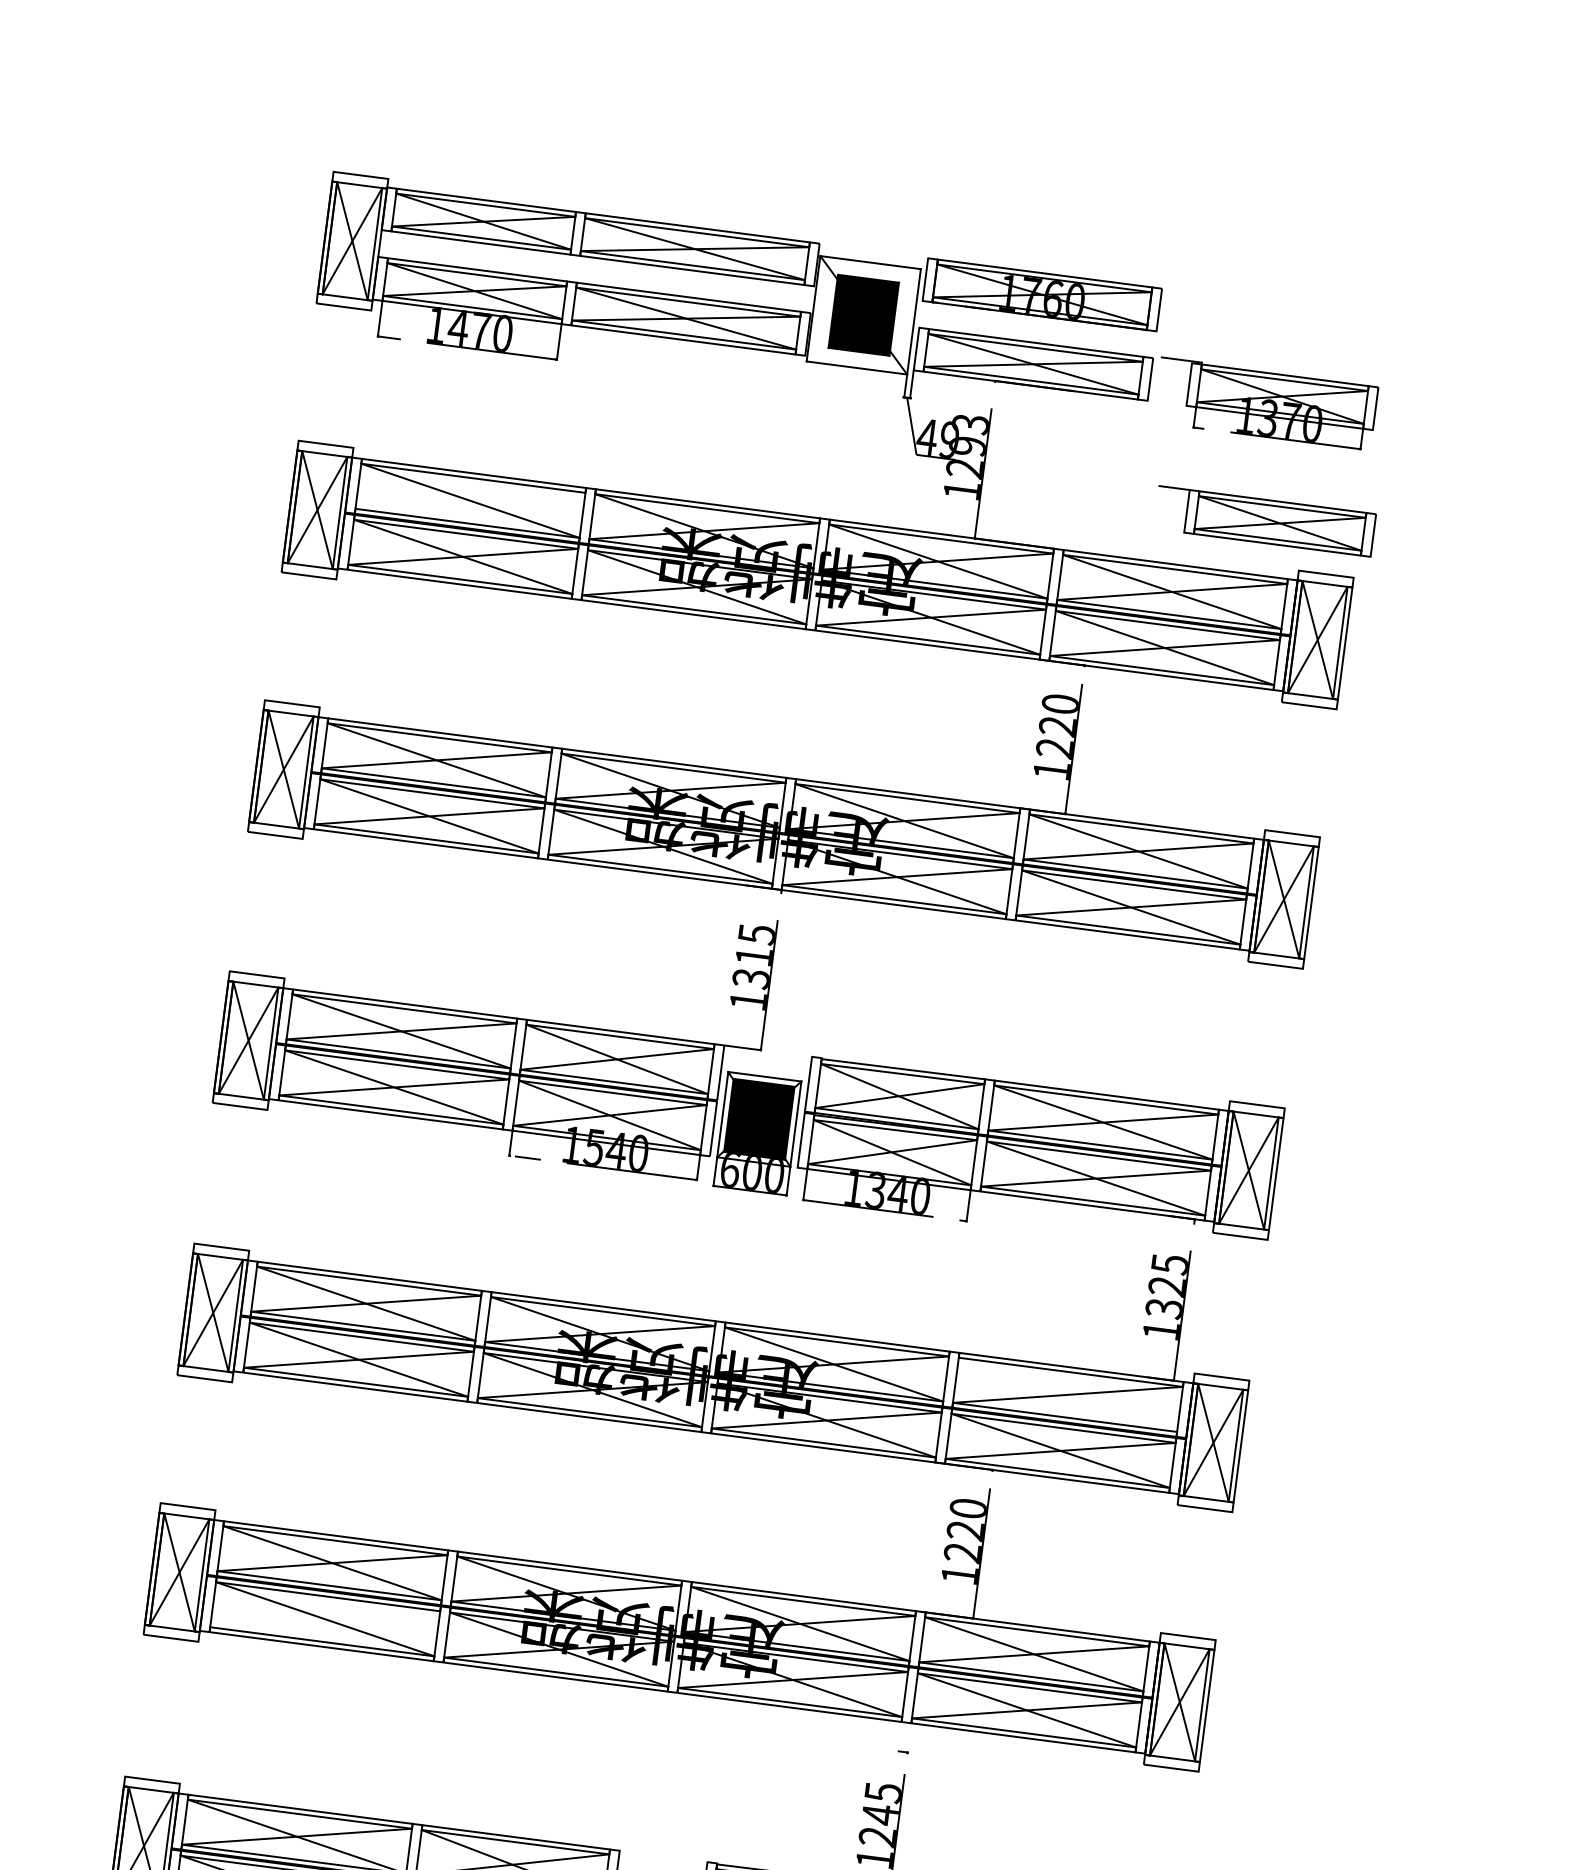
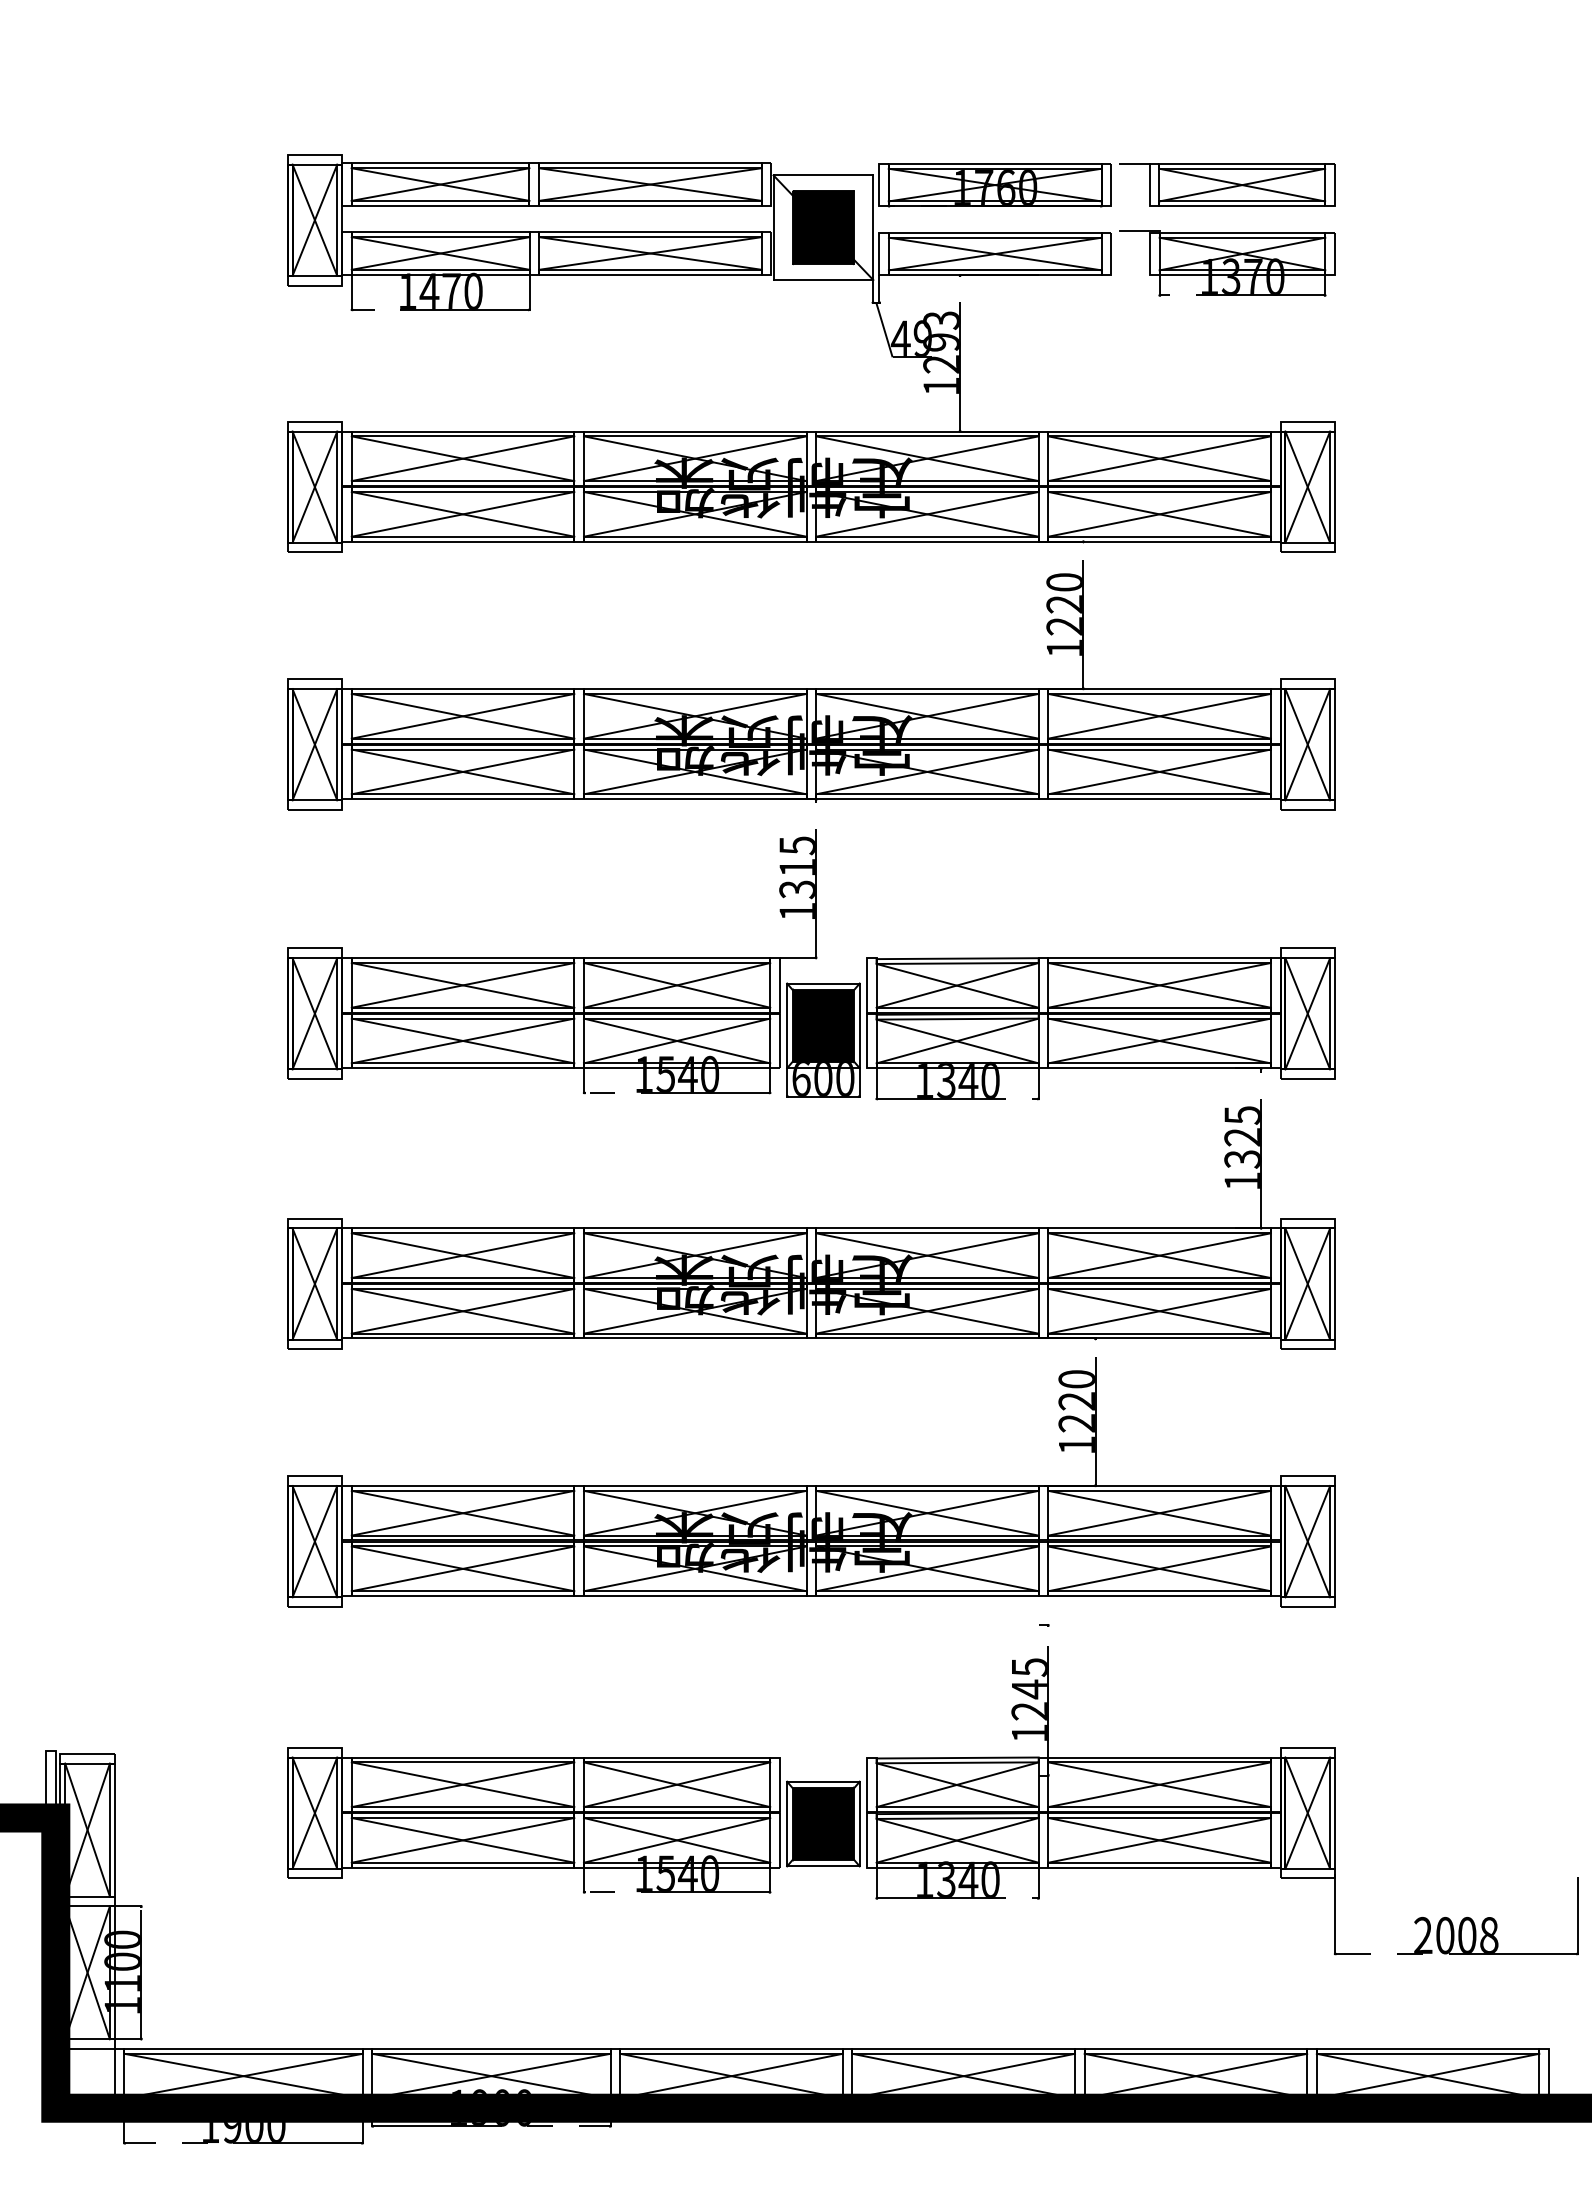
line: (469, 500) -> (462, 458), added
part: (1265, 520) -> (1227, 184), moved
line: (1067, 1394) -> (1159, 1255), added
line: (324, 1618) -> (462, 1568), added

